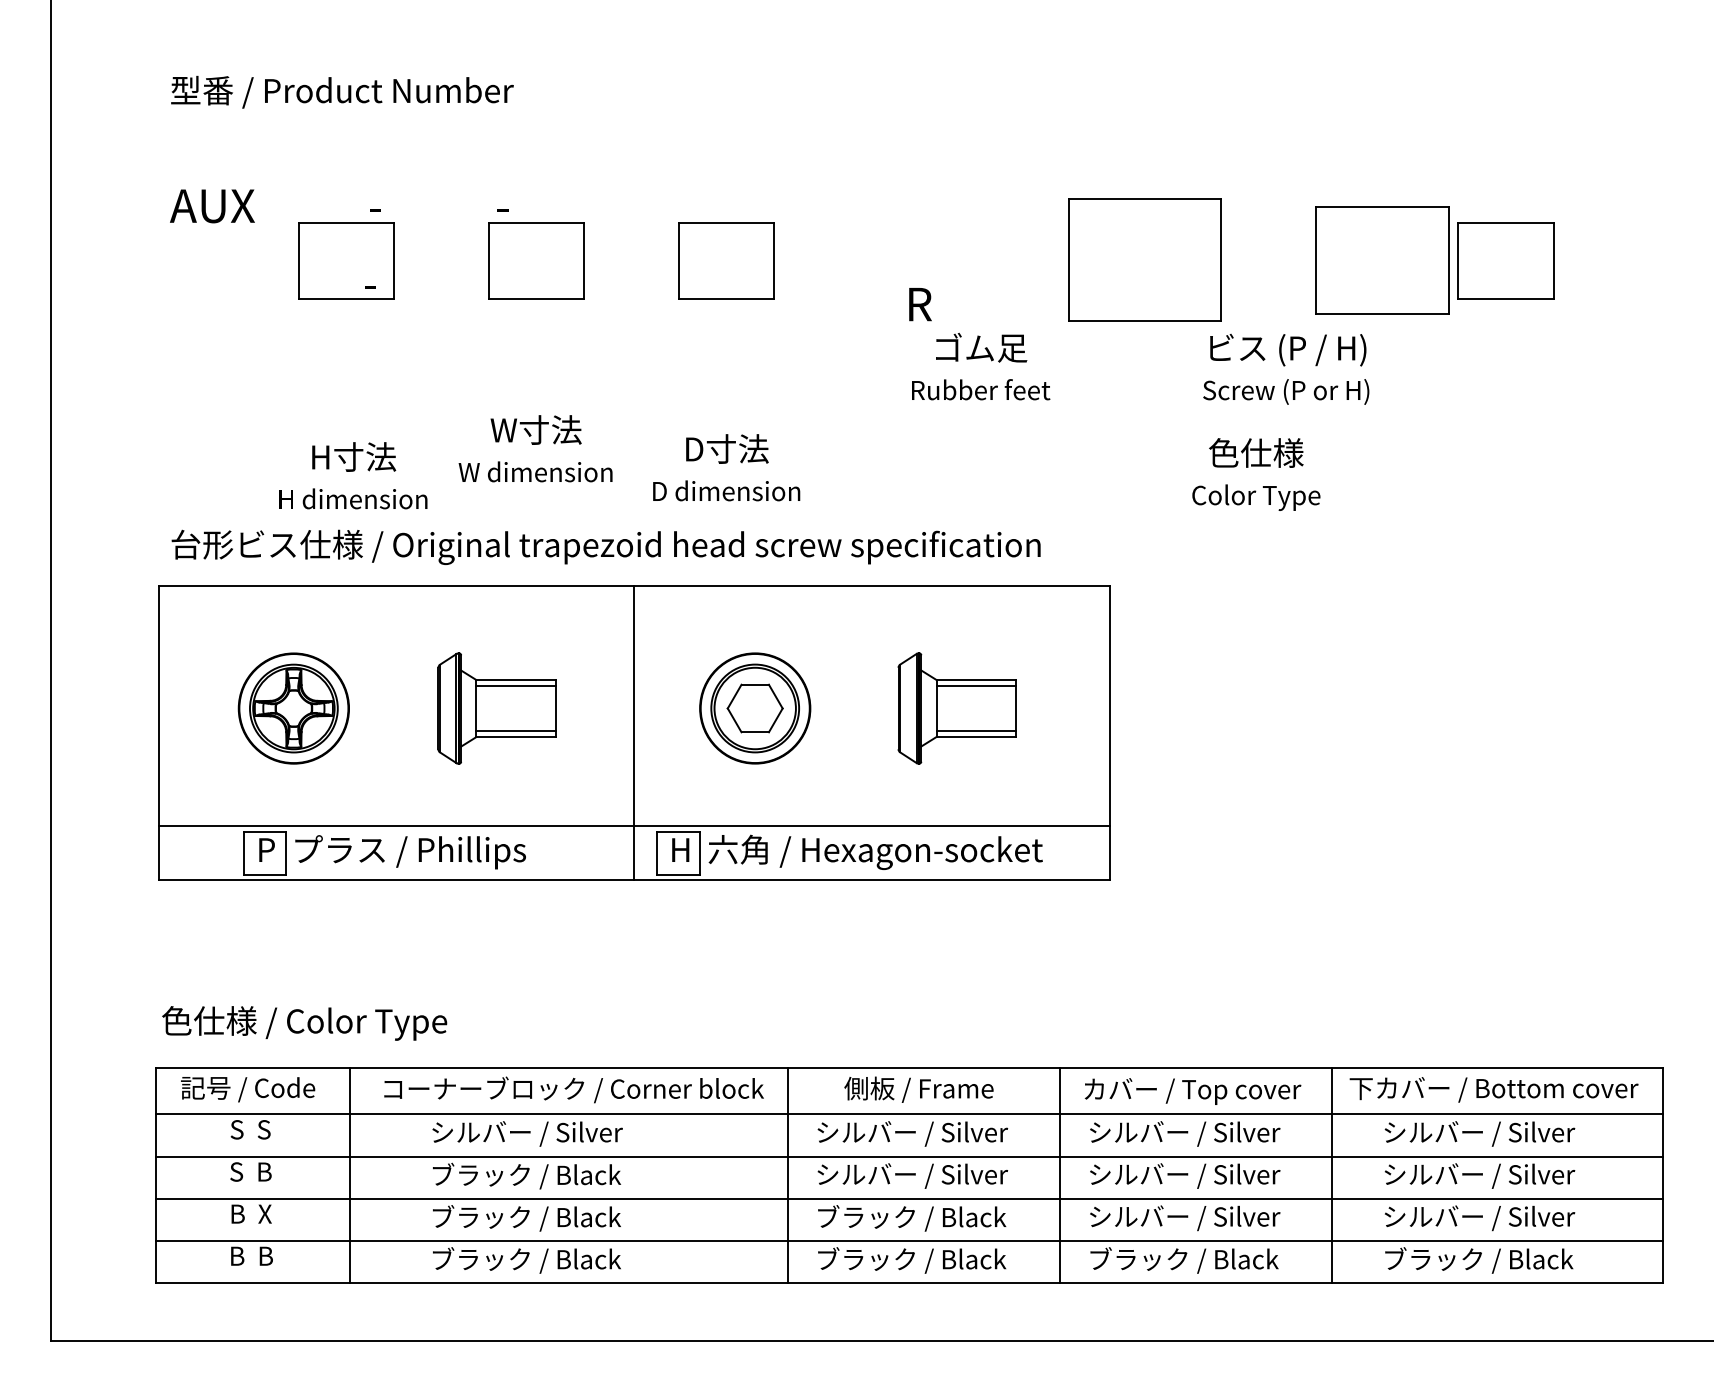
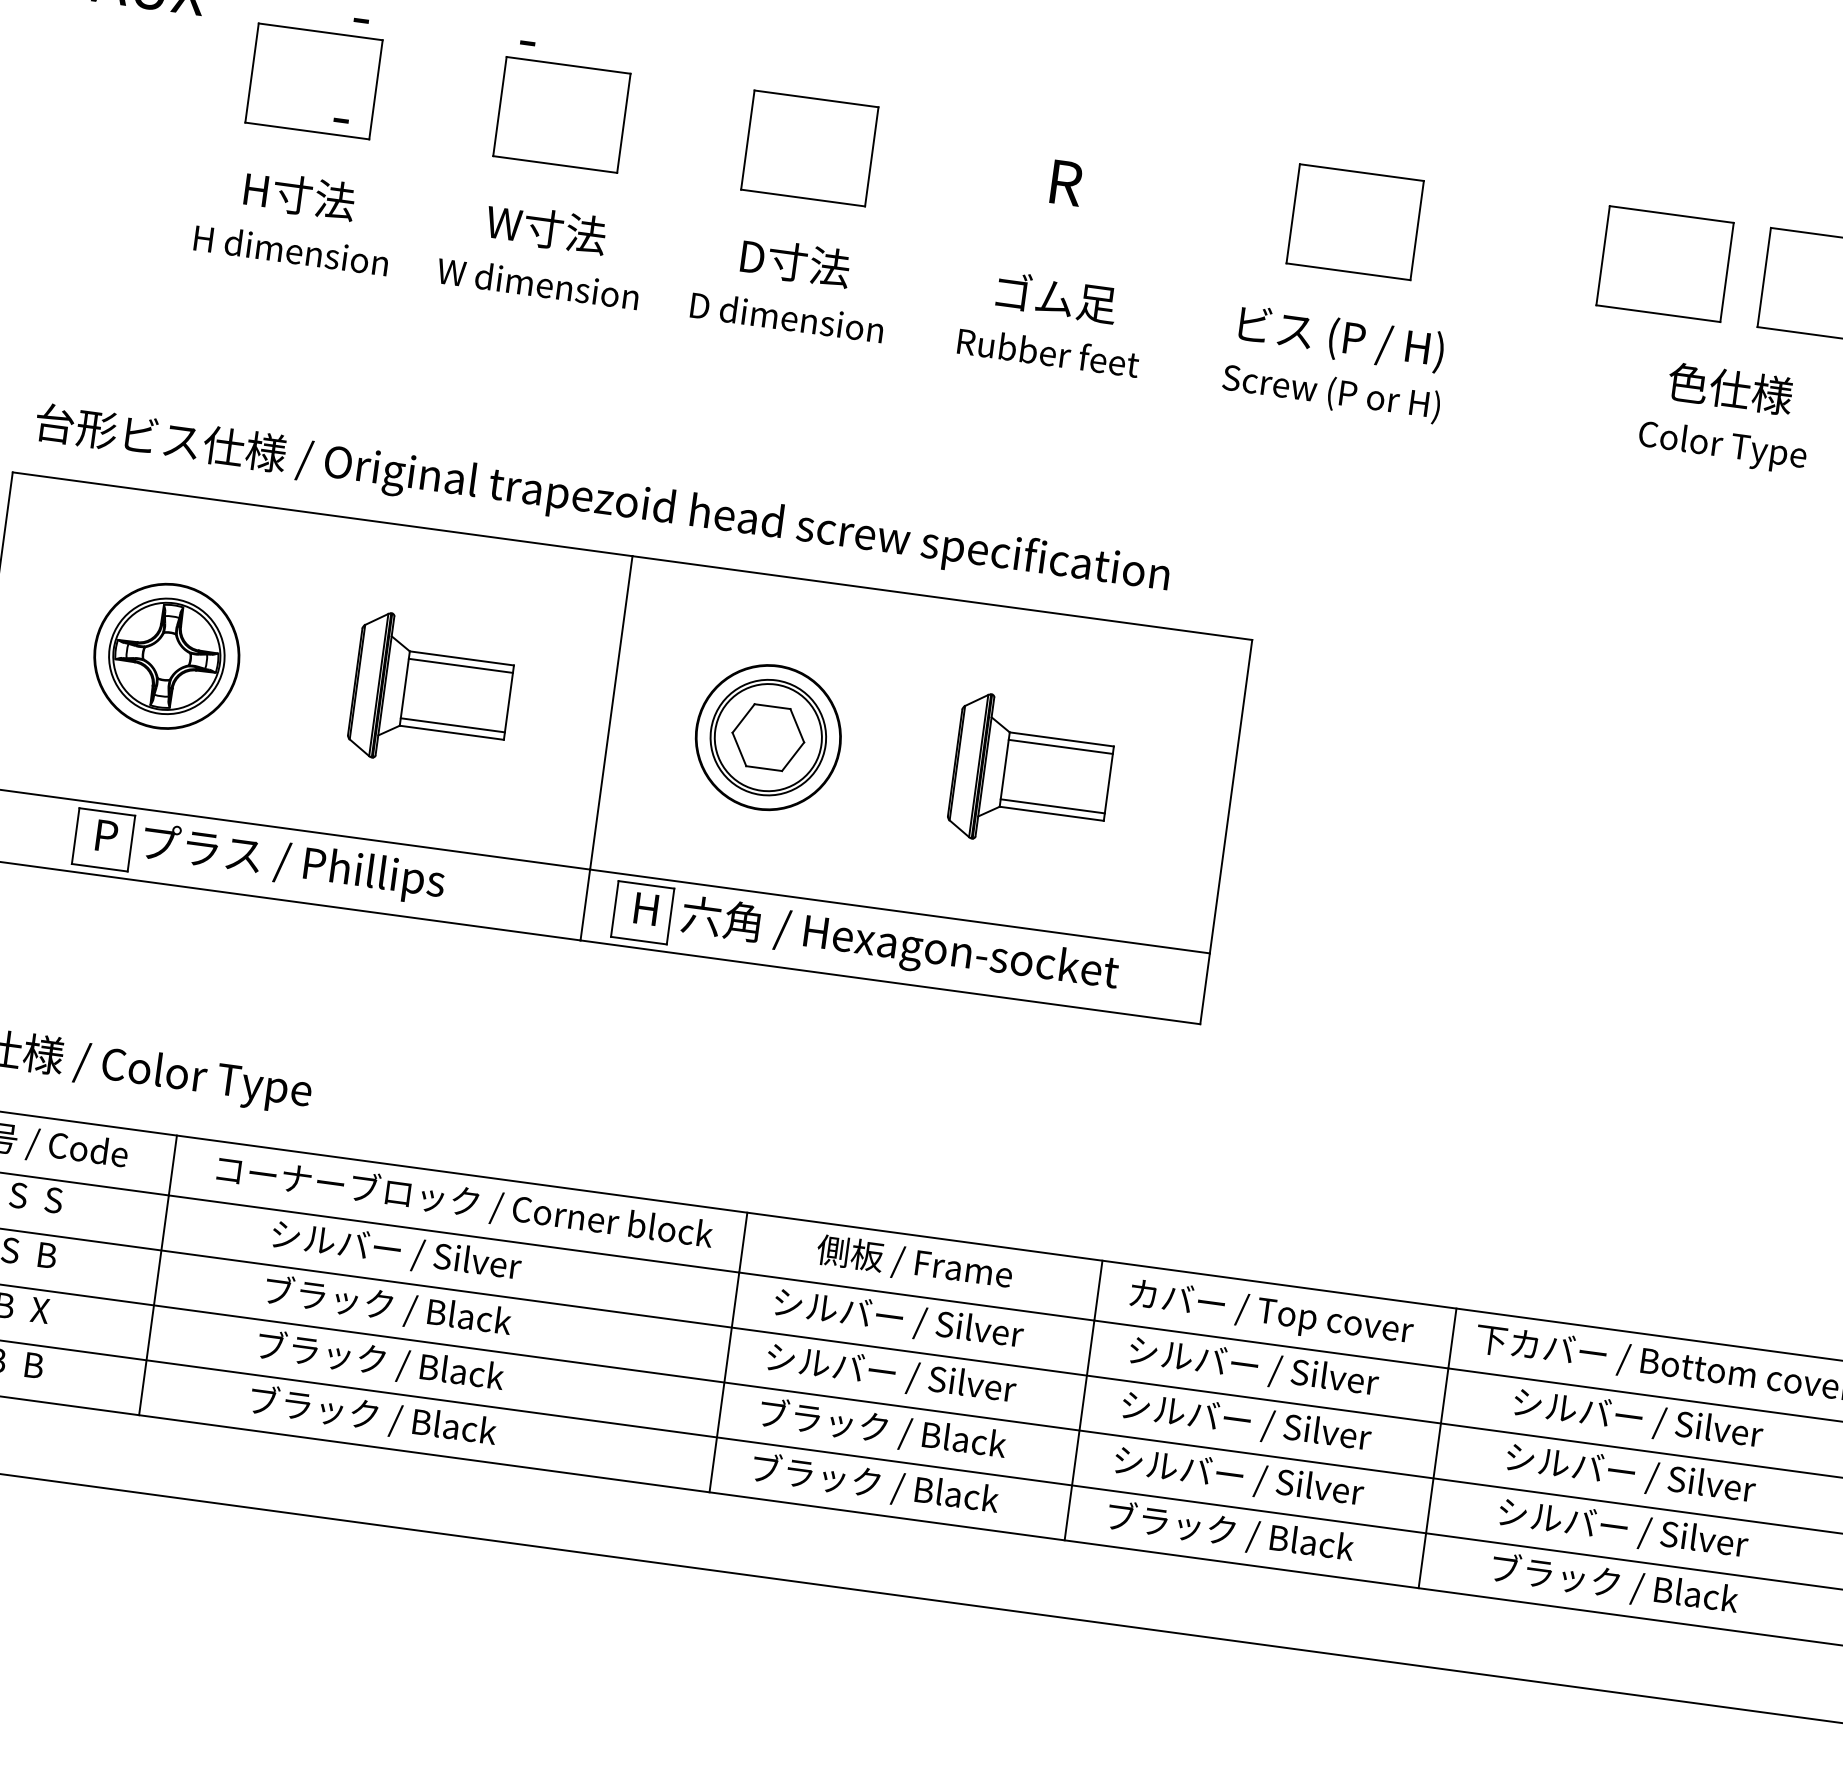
part: (1144, 260) -> (1354, 222), size x0.62
part: (1382, 260) -> (1665, 264), size x0.71
text: (920, 304) -> (1066, 183), moved
text: (981, 366) -> (1053, 322), moved
text: (1286, 369) -> (1335, 364), moved
text: (535, 448) -> (542, 252), moved
text: (726, 467) -> (791, 286), moved
text: (1256, 474) -> (1726, 417), moved
text: (353, 475) -> (295, 219), moved

